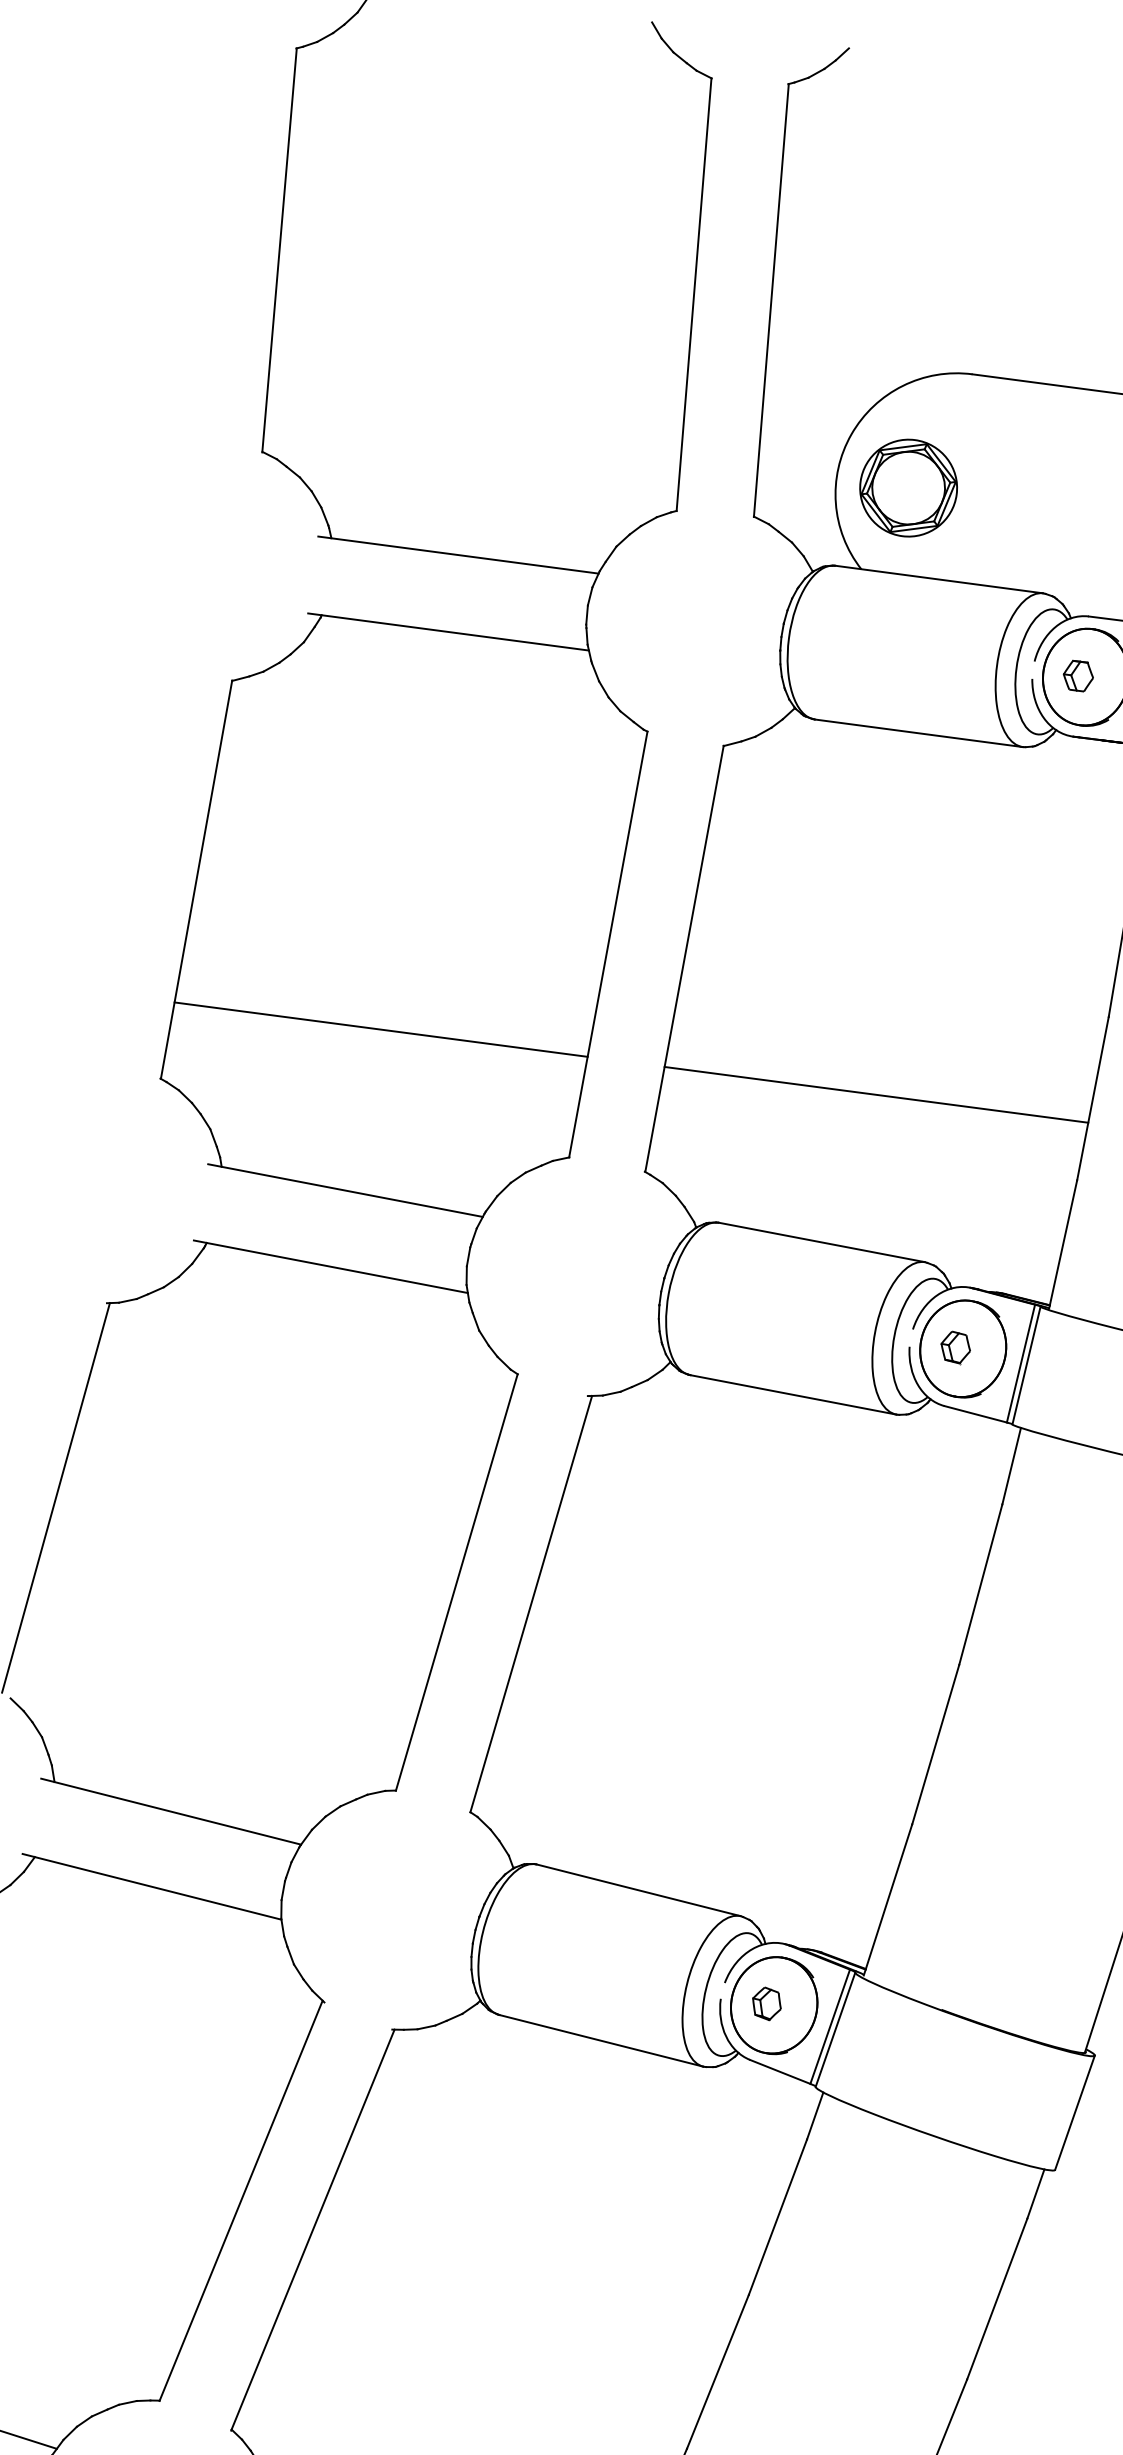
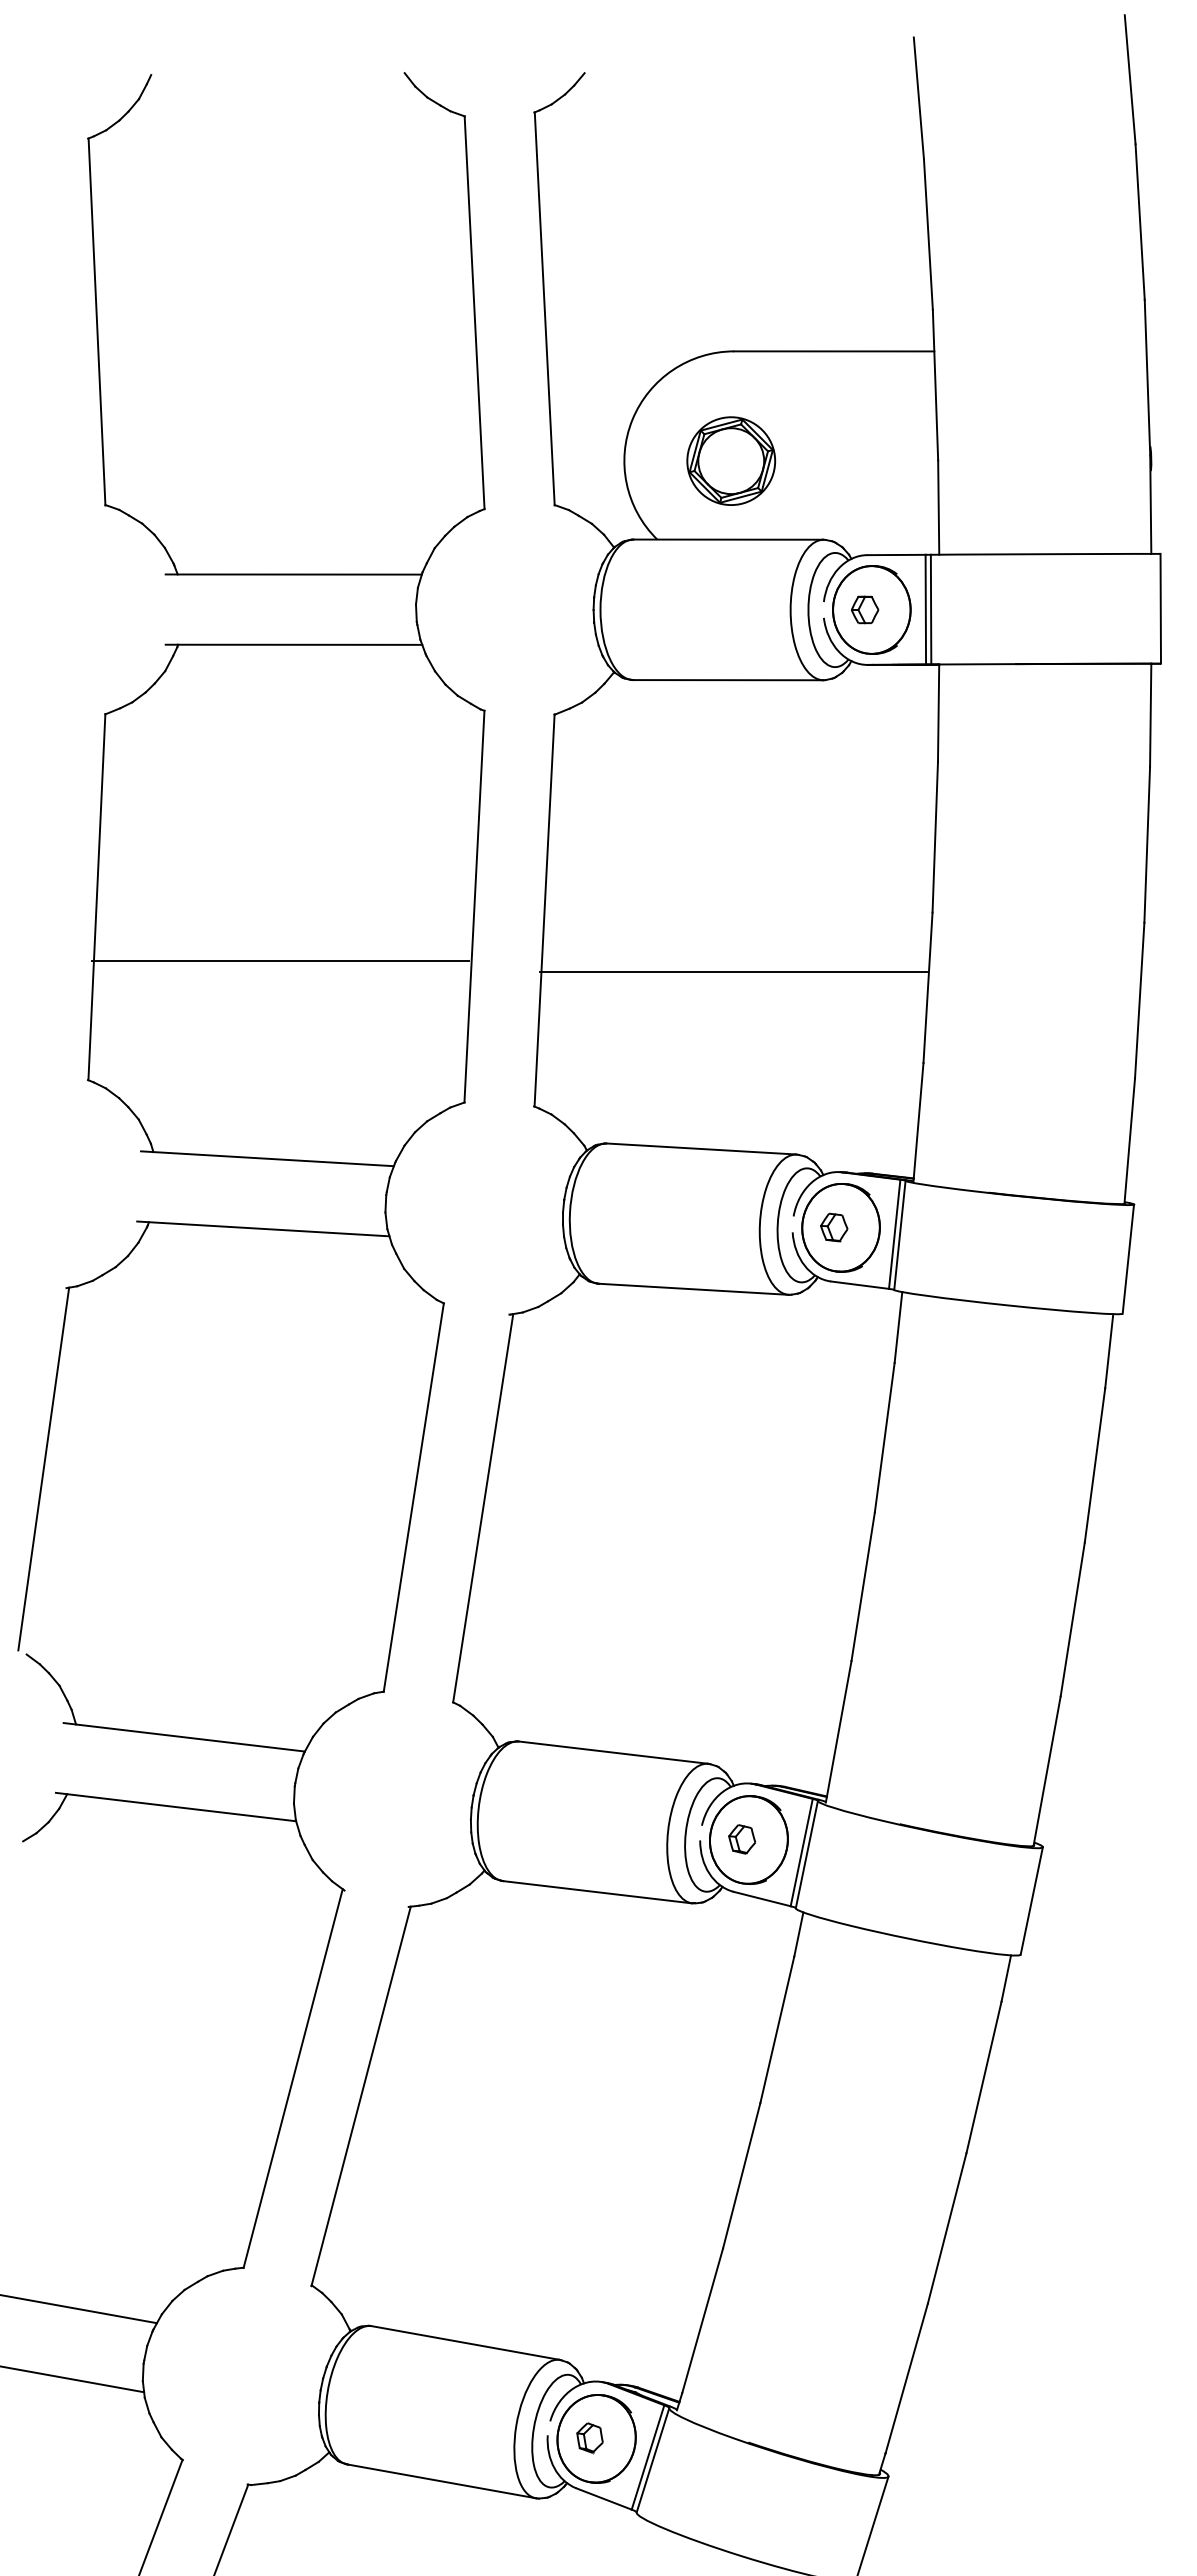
part: (909, 487) -> (731, 460), moved
line: (381, 1029) -> (280, 960), moved
line: (875, 1094) -> (732, 971), moved

